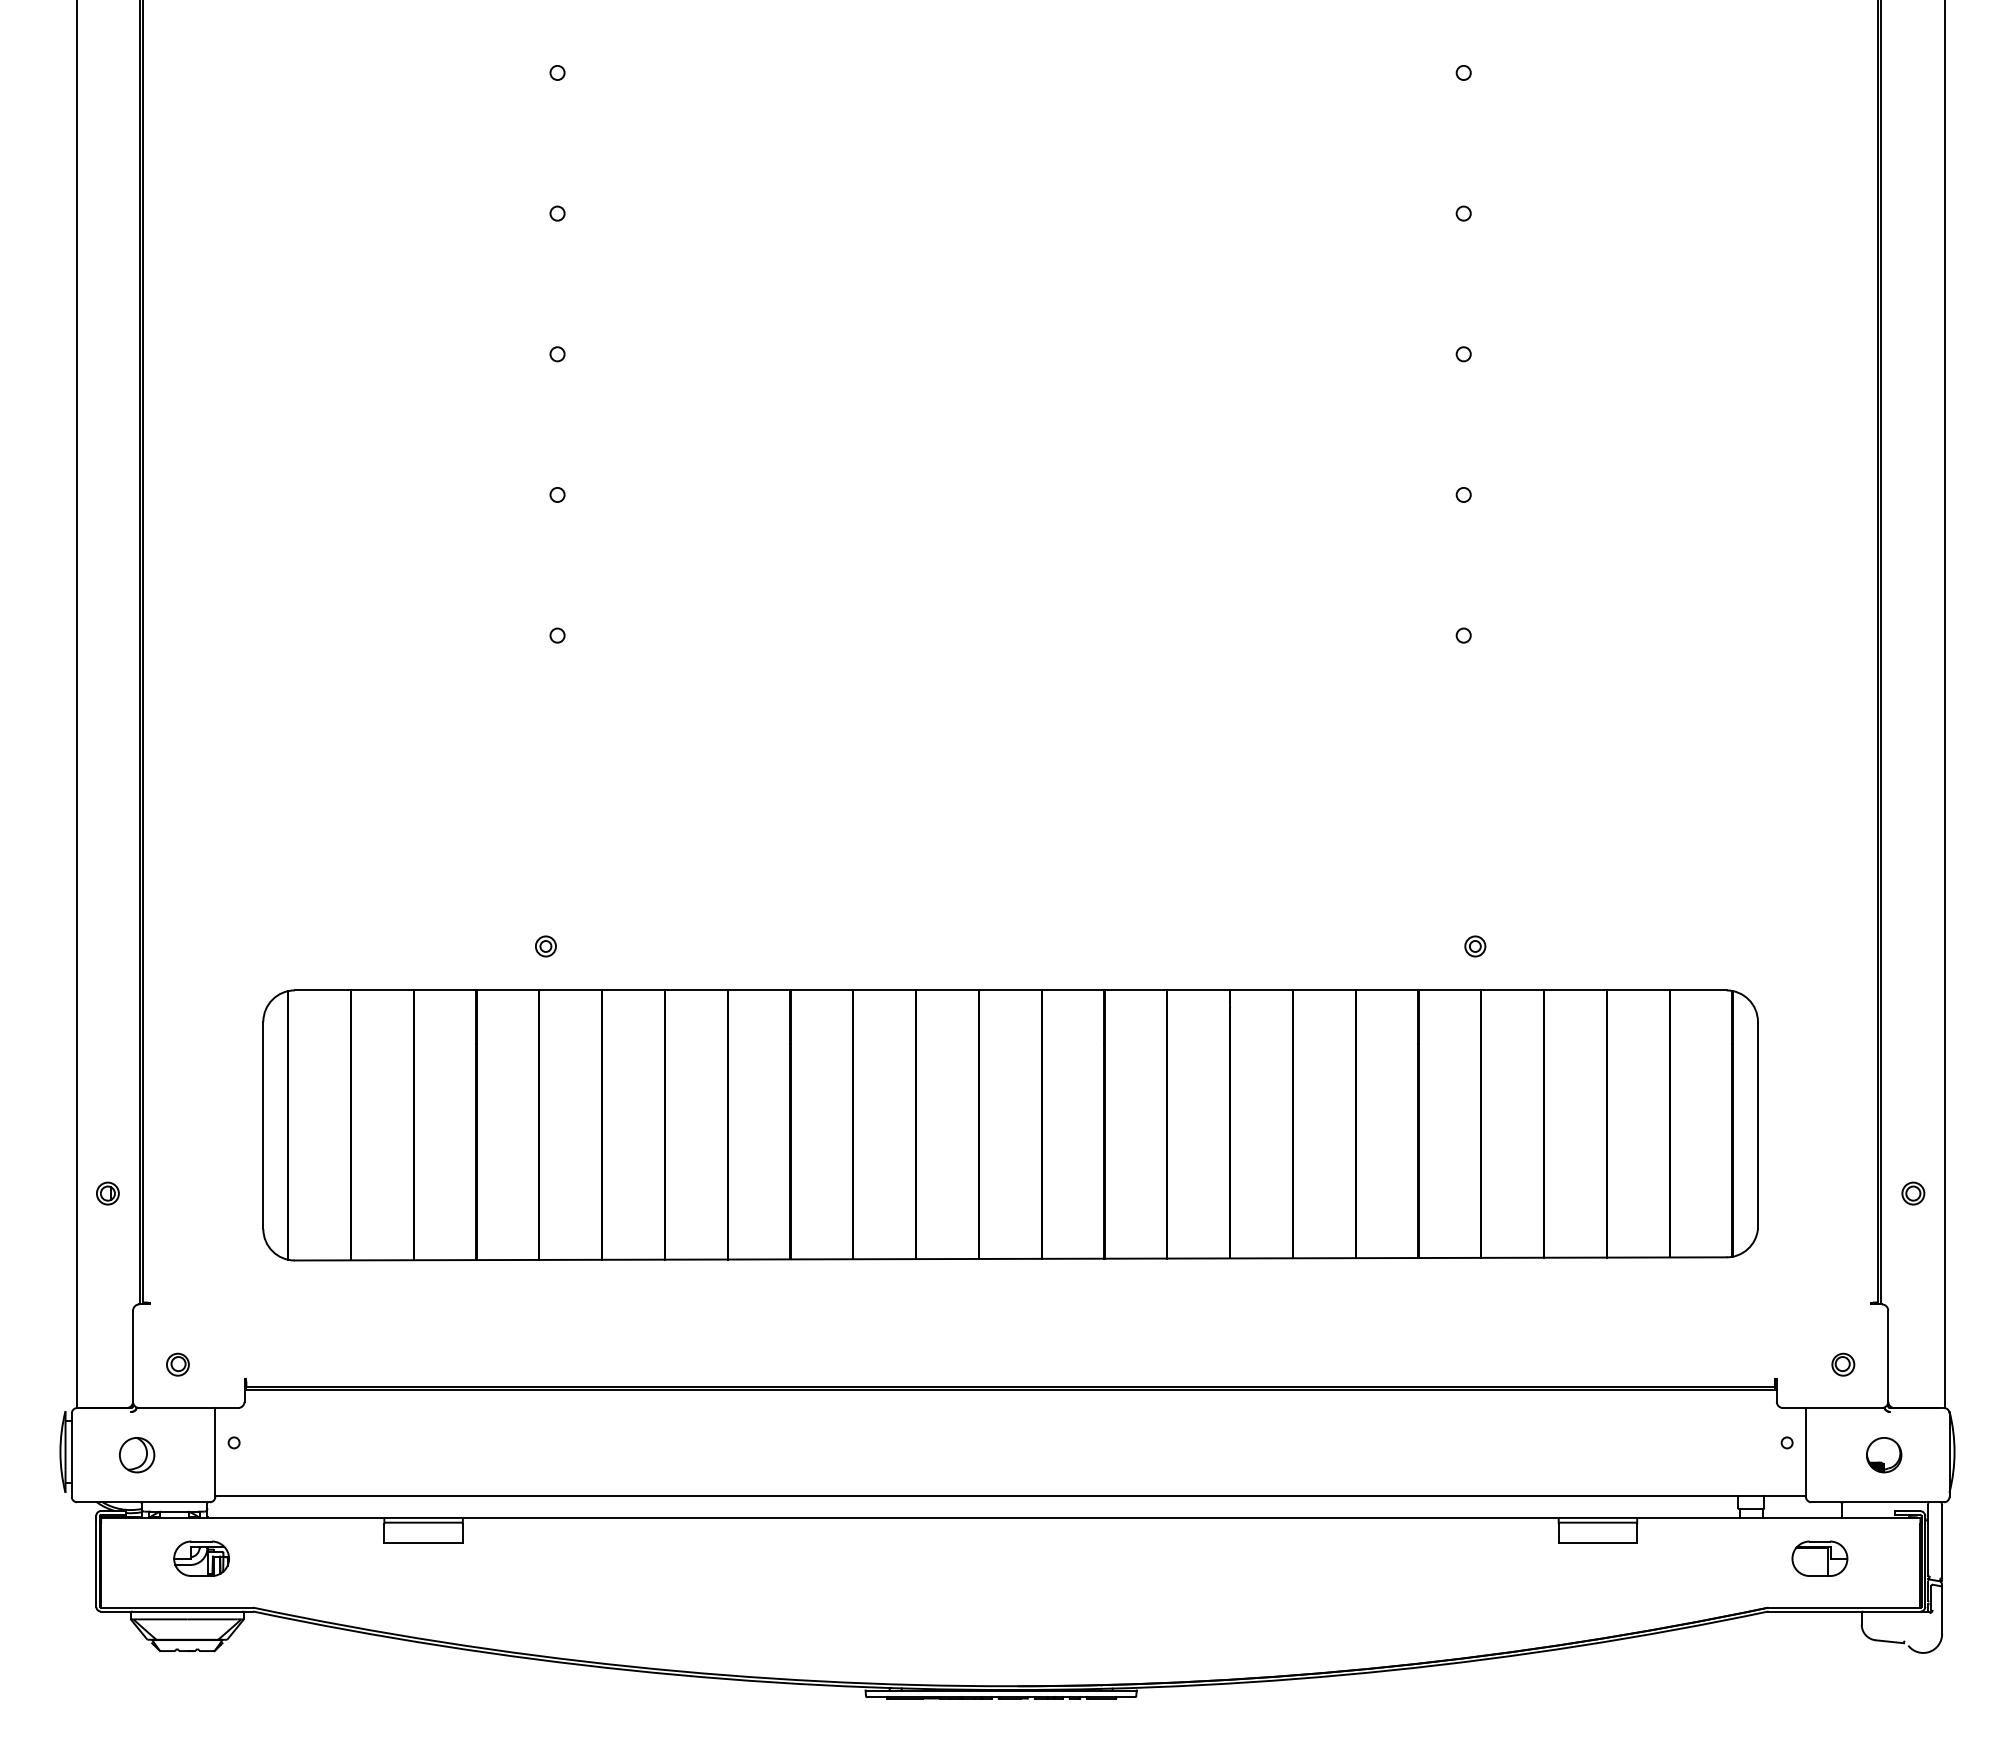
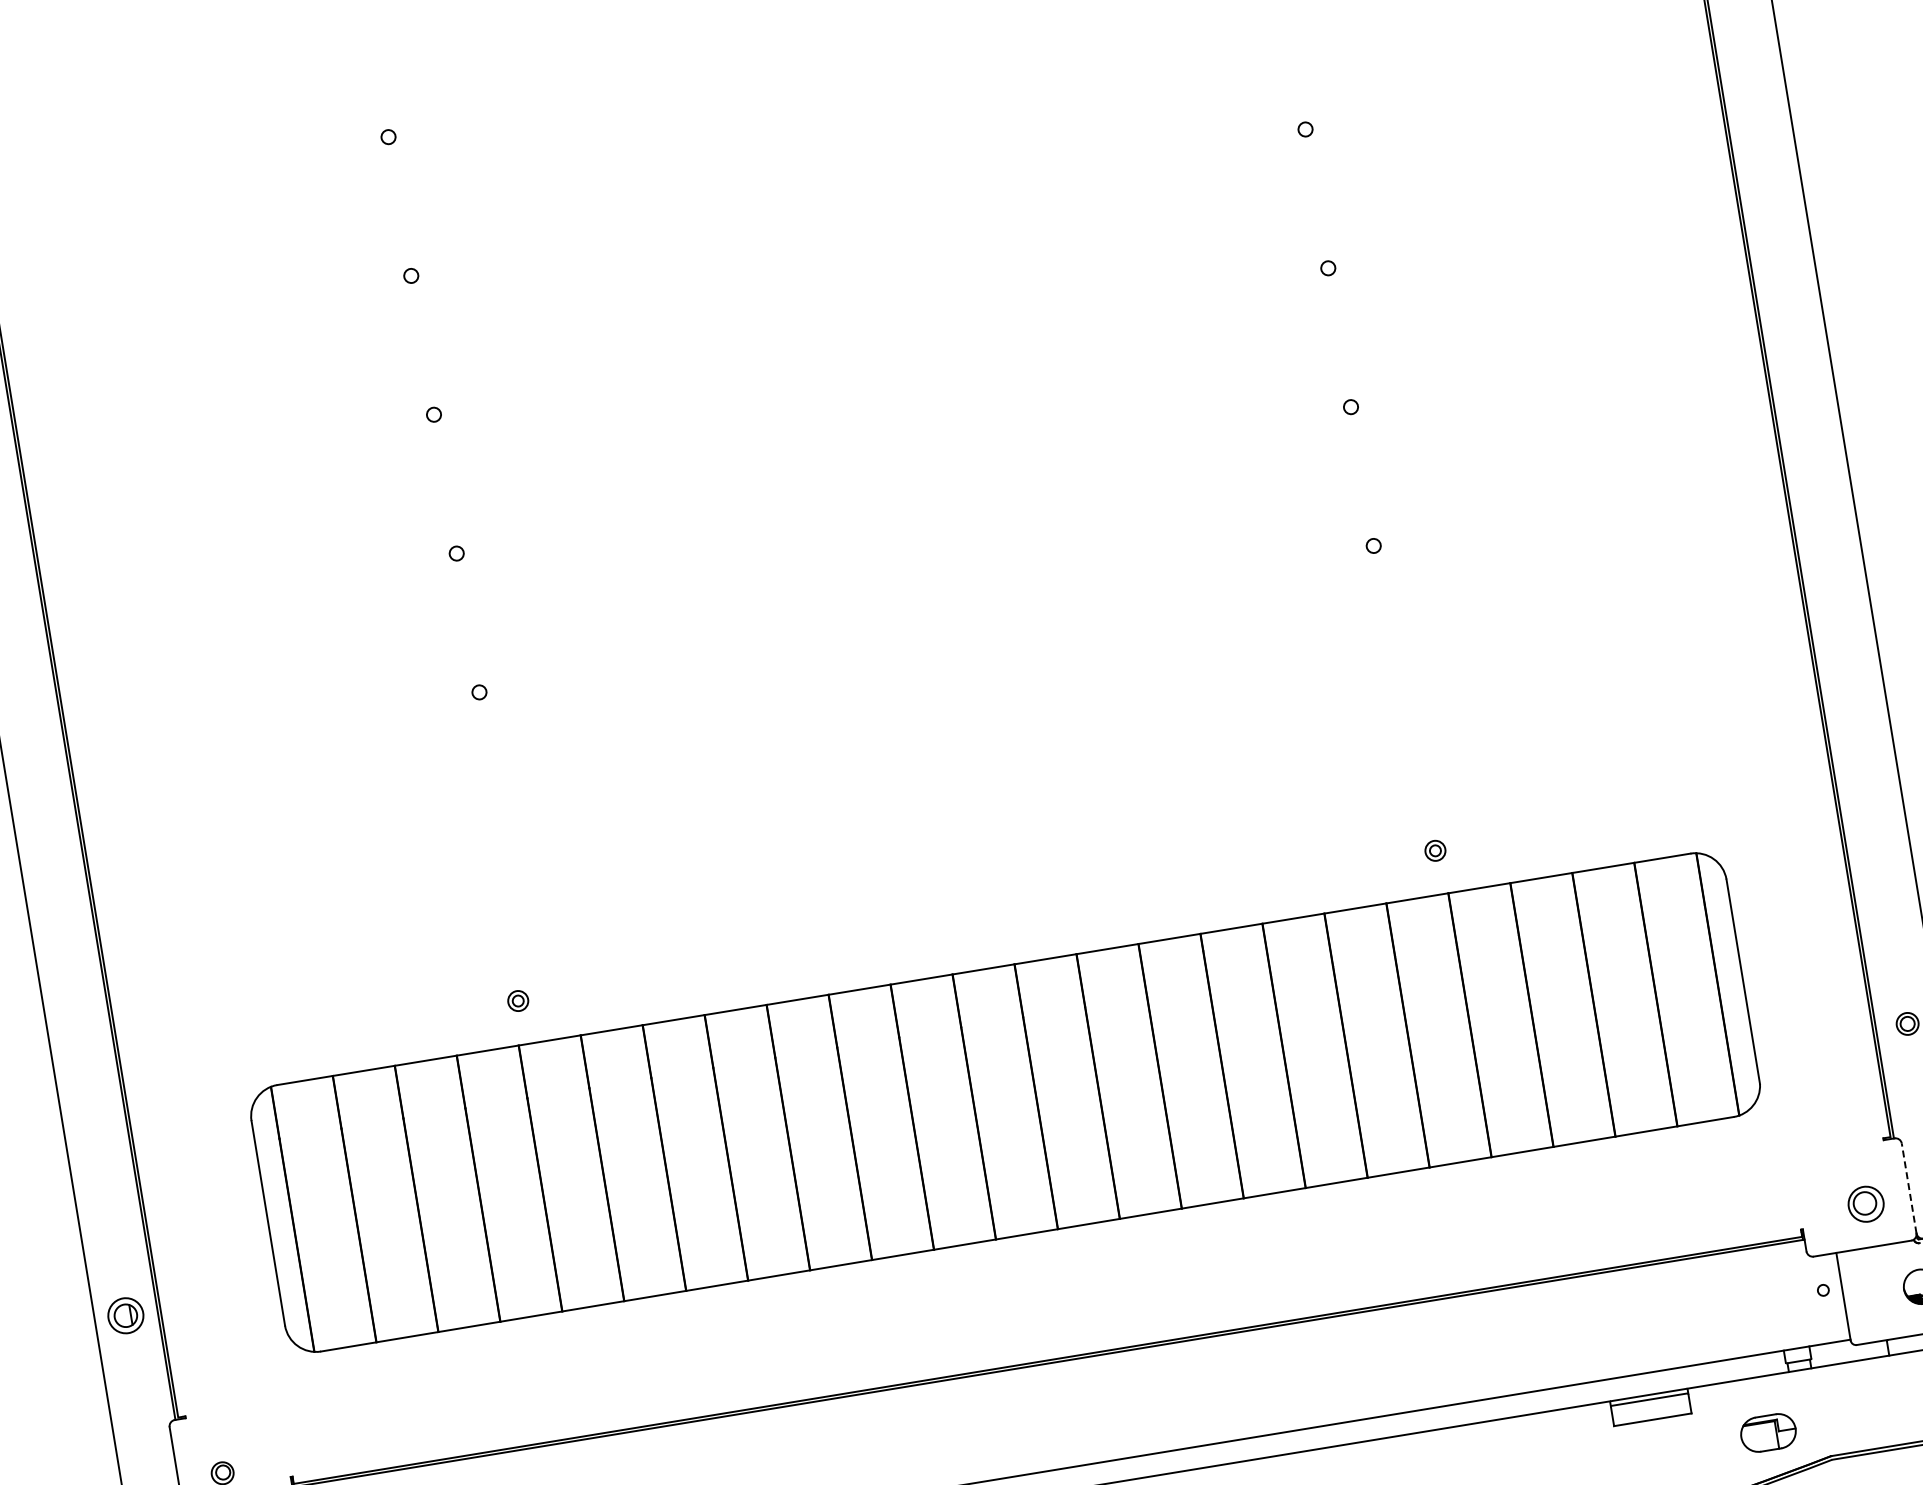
part: (107, 1193) -> (125, 1315), size x1.6
line: (1888, 1356) -> (1909, 1188), solid -> dashed
part: (1843, 1364) -> (1866, 1203), size x1.6
part: (1819, 1558) -> (1768, 1432), moved

